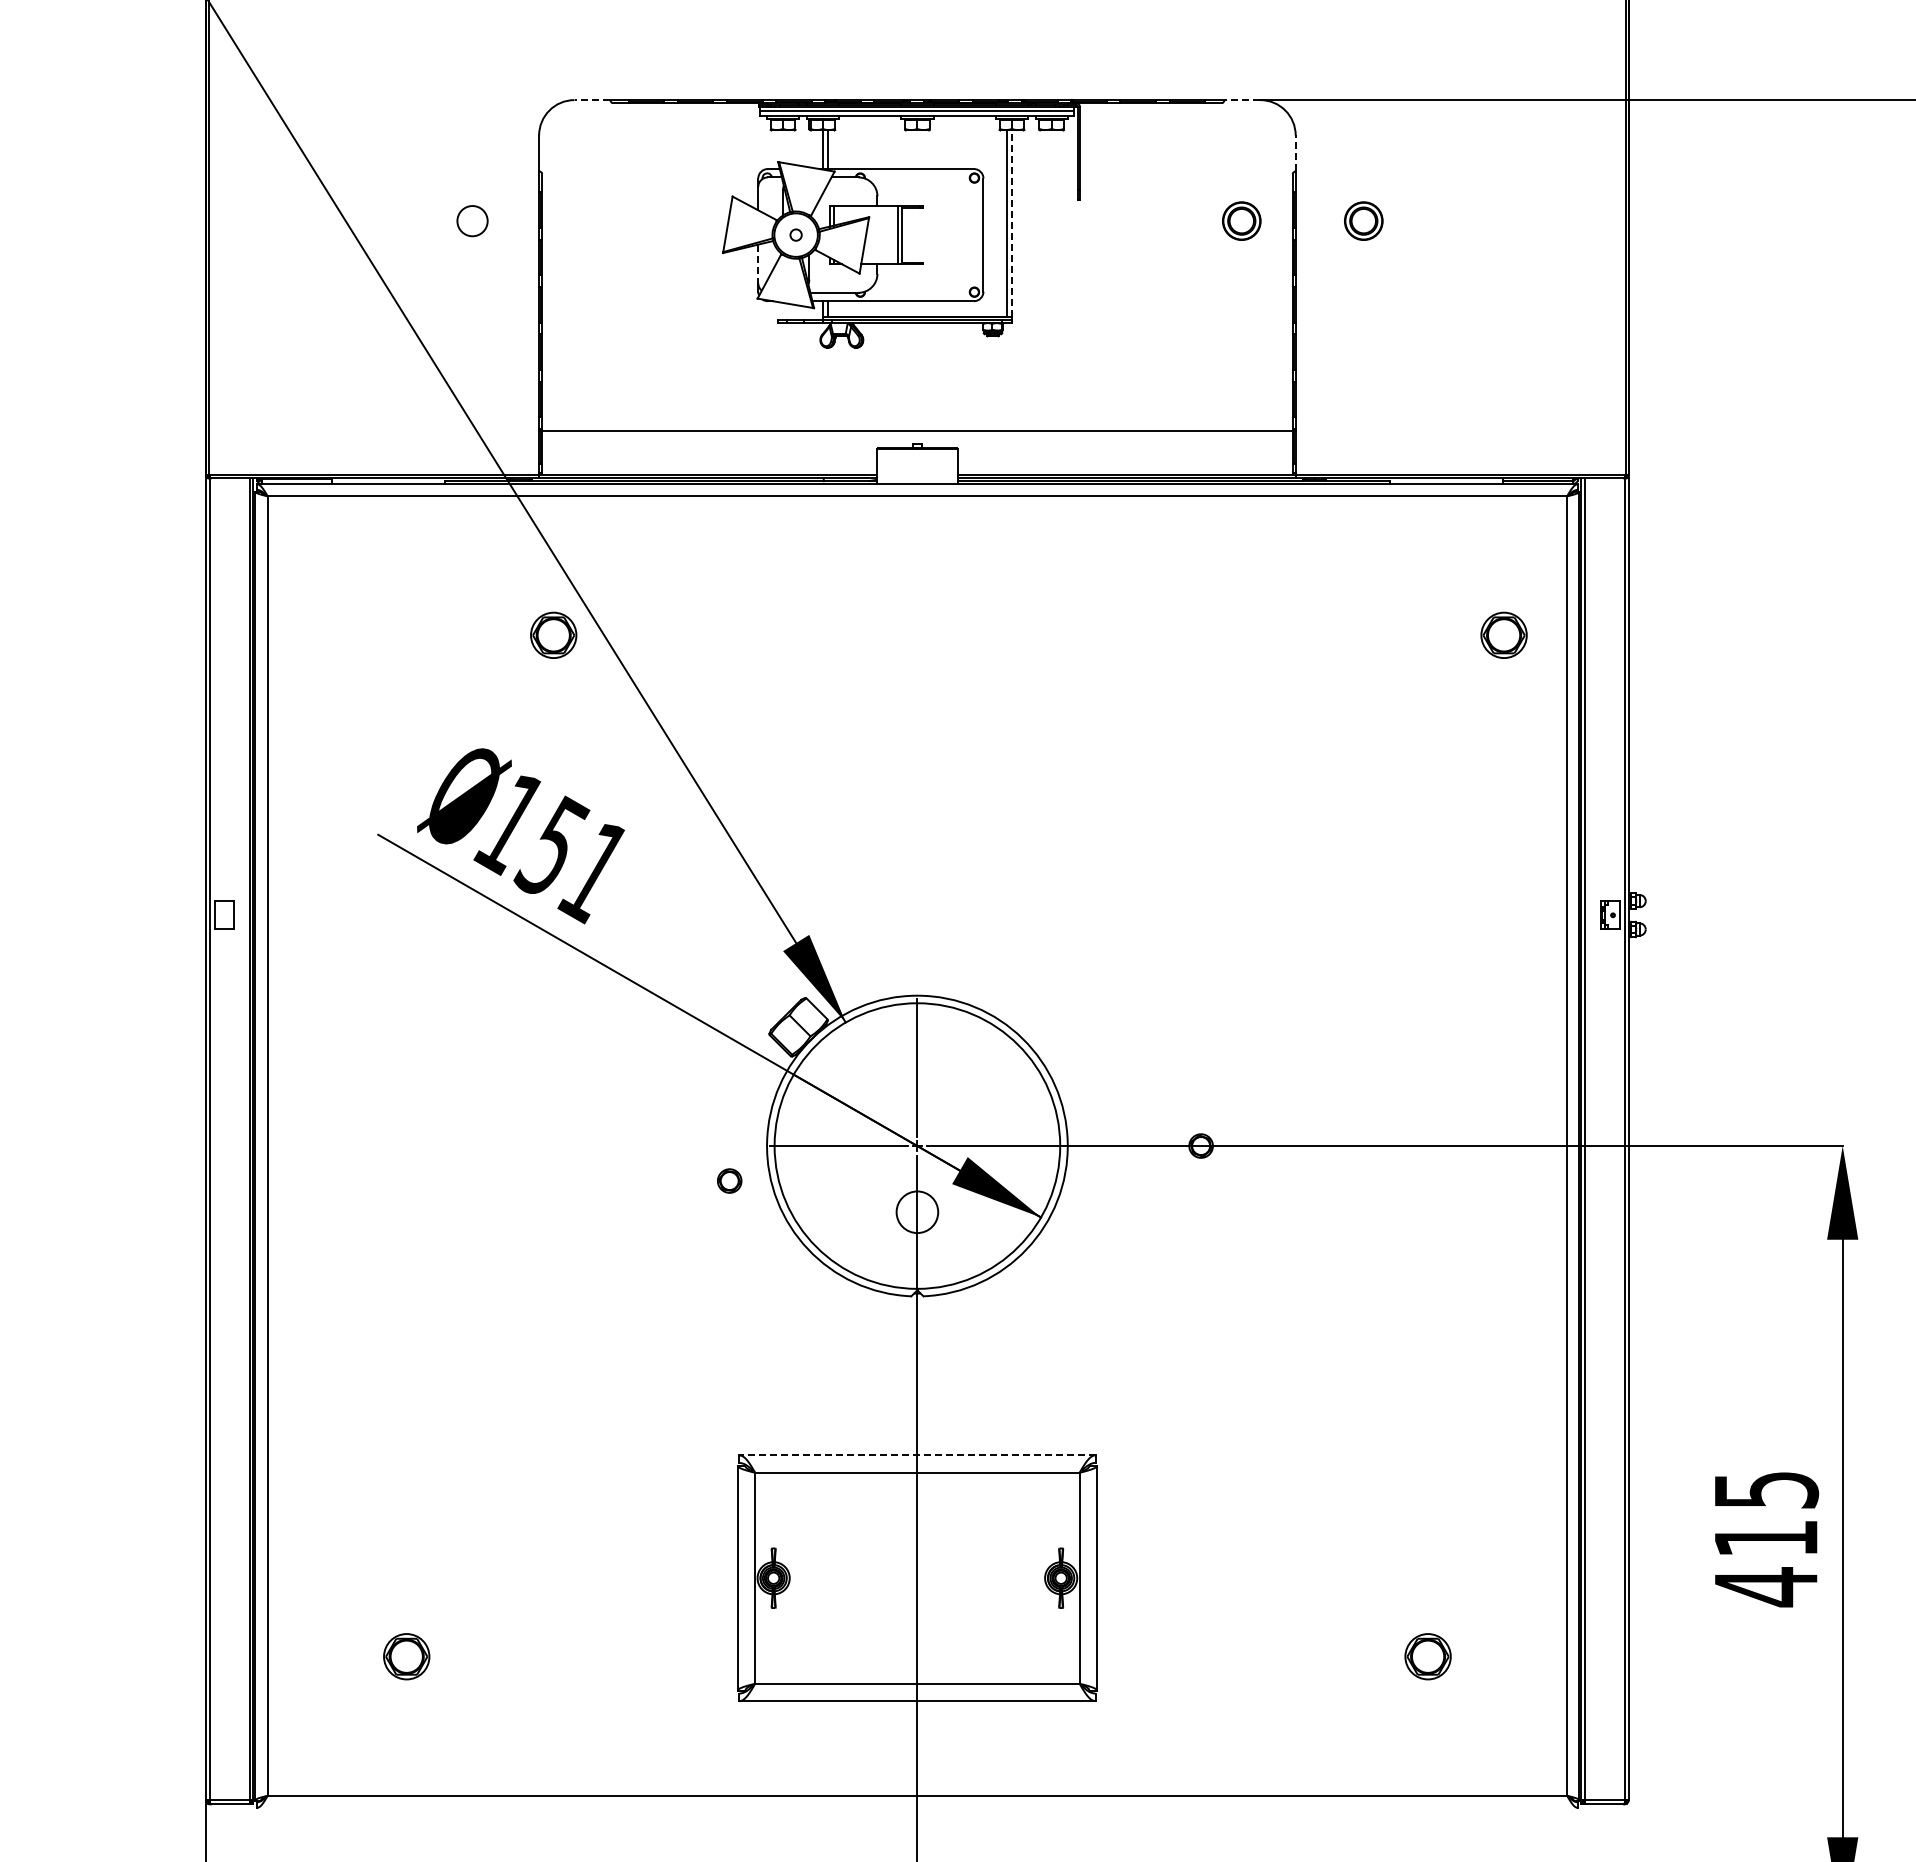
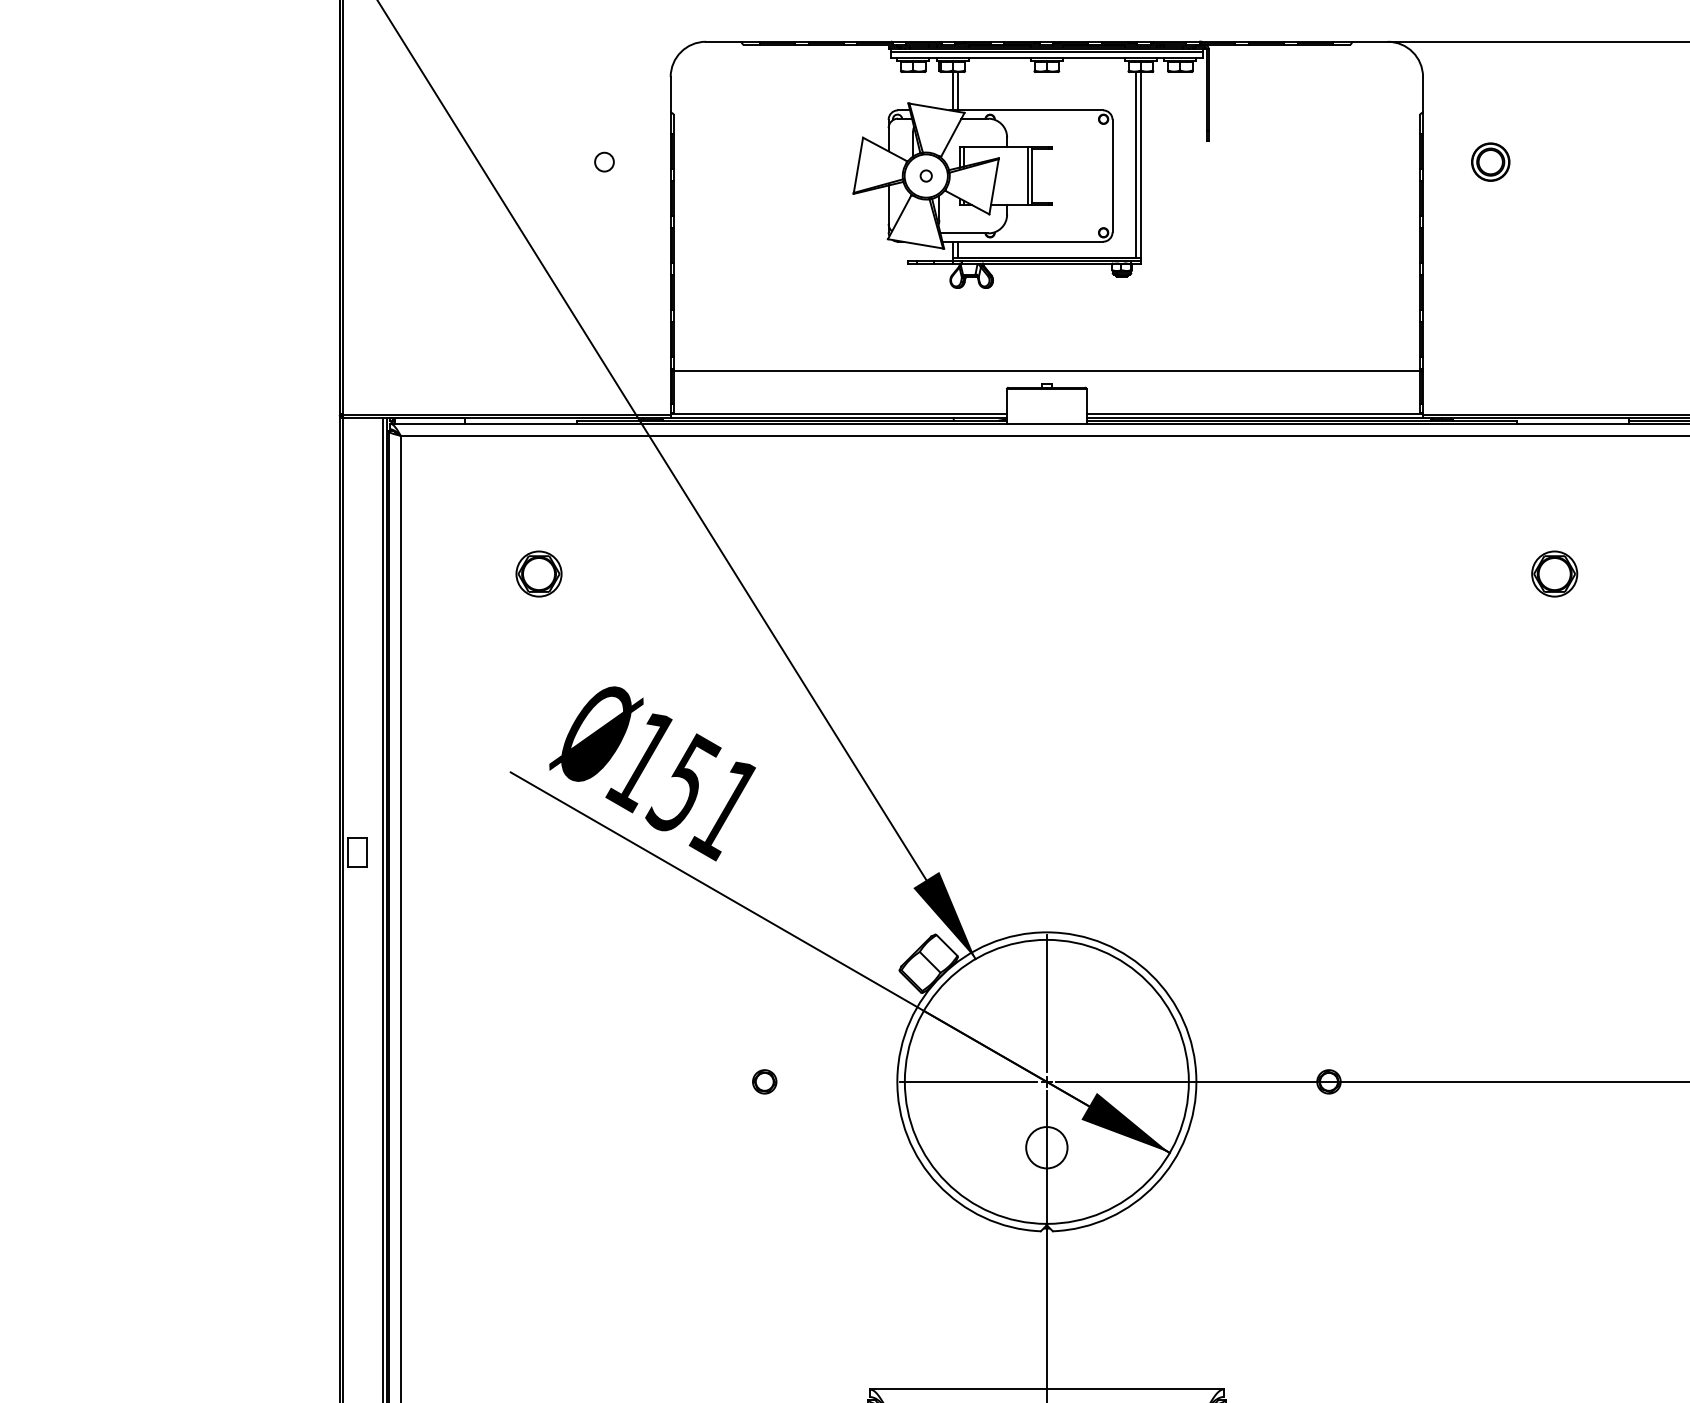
line: (592, 100) -> (723, 42), dashed -> solid
line: (1242, 100) -> (1370, 42), dashed -> solid
line: (1295, 153) -> (1422, 94), dashed -> solid
circle: (472, 220) -> (604, 161), size x0.62
part: (1241, 220) -> (1369, 161), removed
line: (1011, 223) -> (1140, 164), dashed -> solid
line: (758, 264) -> (888, 205), dashed -> solid
part: (553, 634) -> (538, 573), moved
part: (1503, 634) -> (1554, 573), moved
part: (729, 1180) -> (764, 1081), moved
line: (916, 1455) -> (1045, 1389), dashed -> solid

